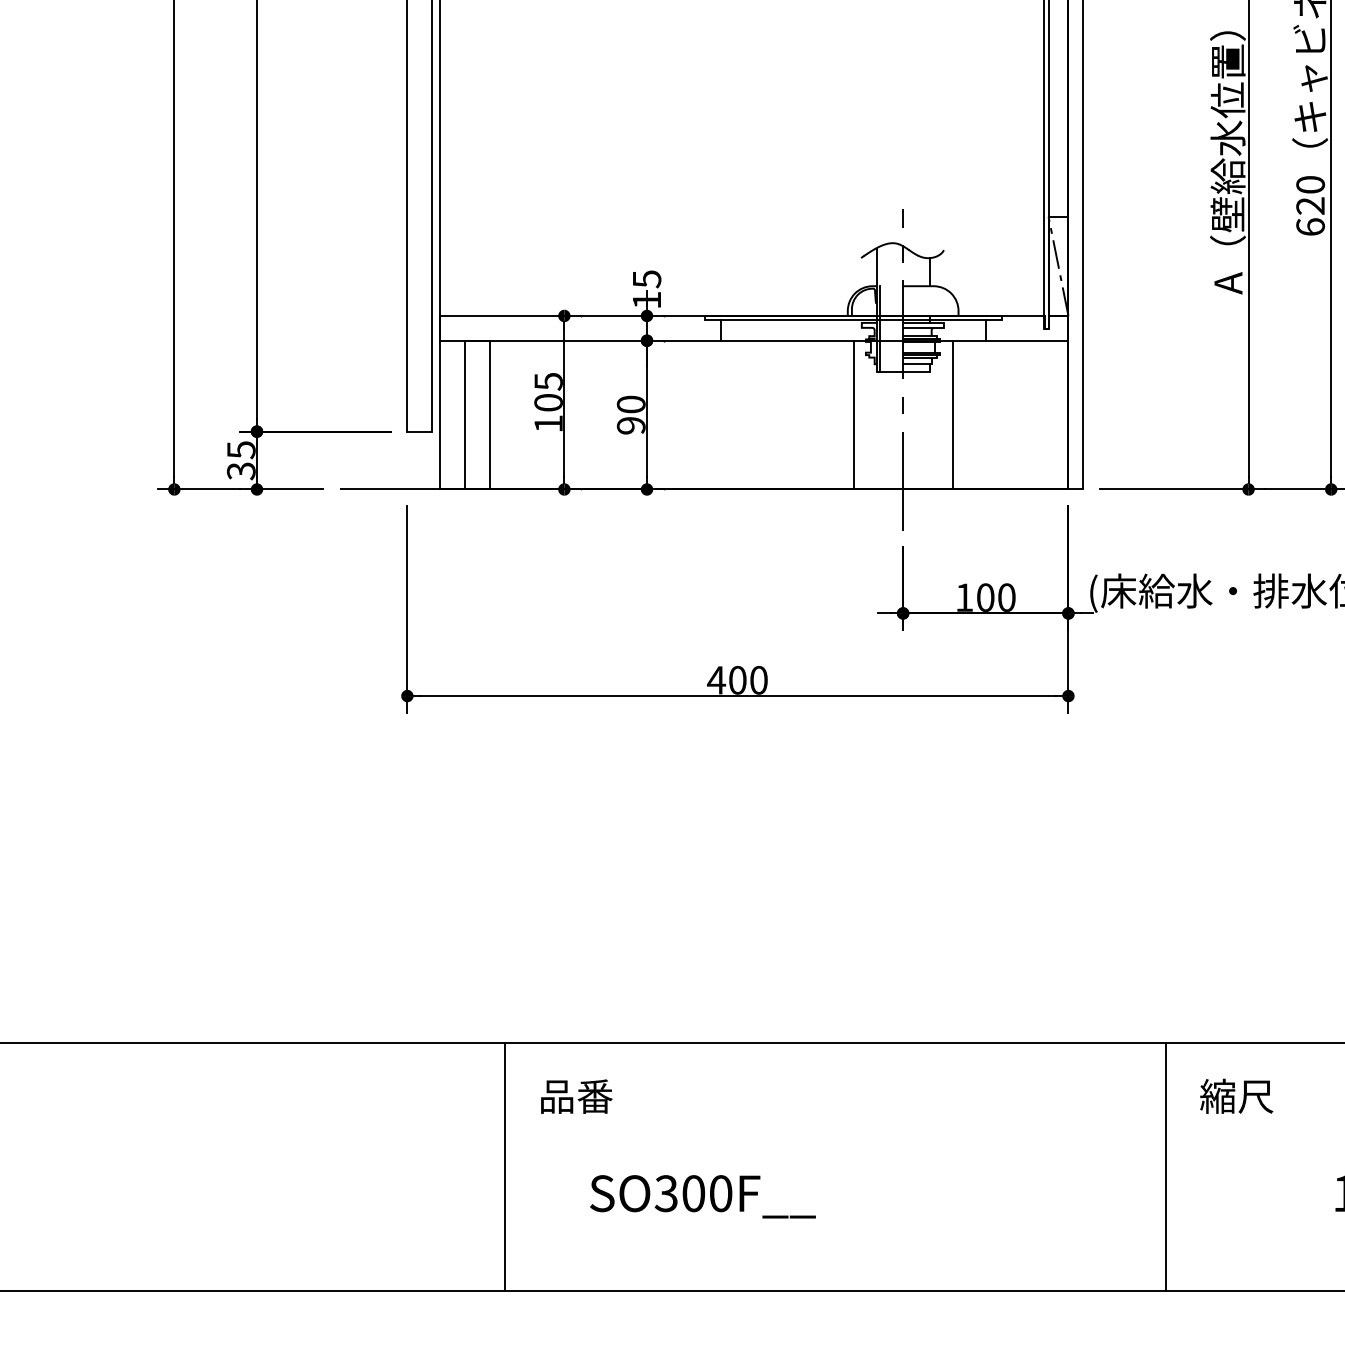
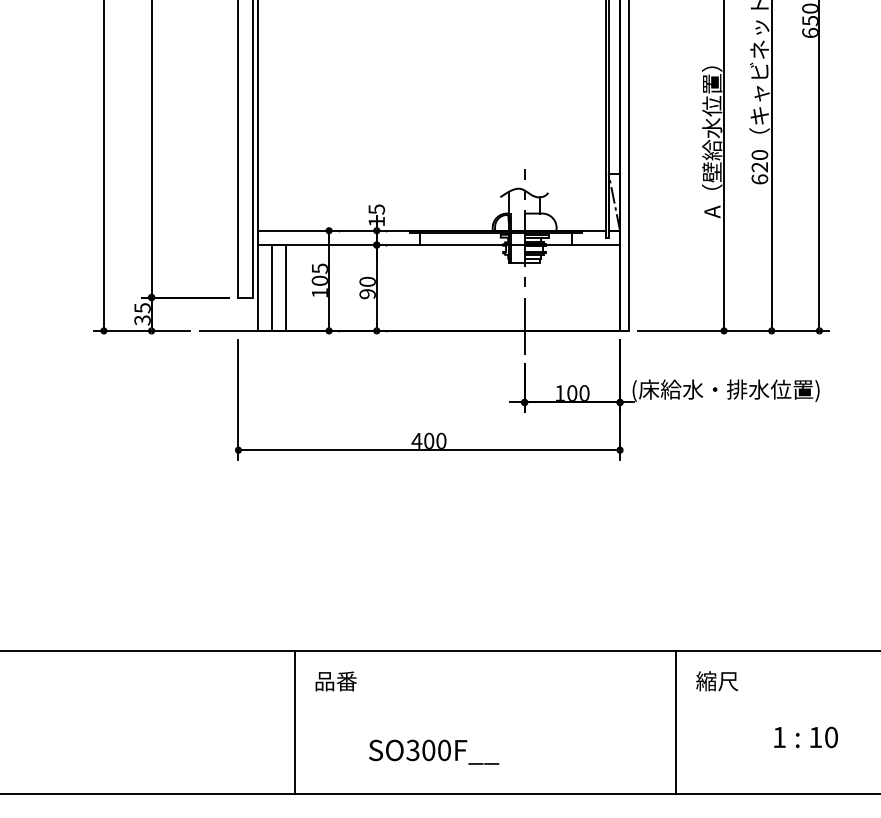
line: (854, 414) -> (496, 287), removed
line: (953, 414) -> (553, 287), removed
text: (703, 1195) -> (434, 751), moved

